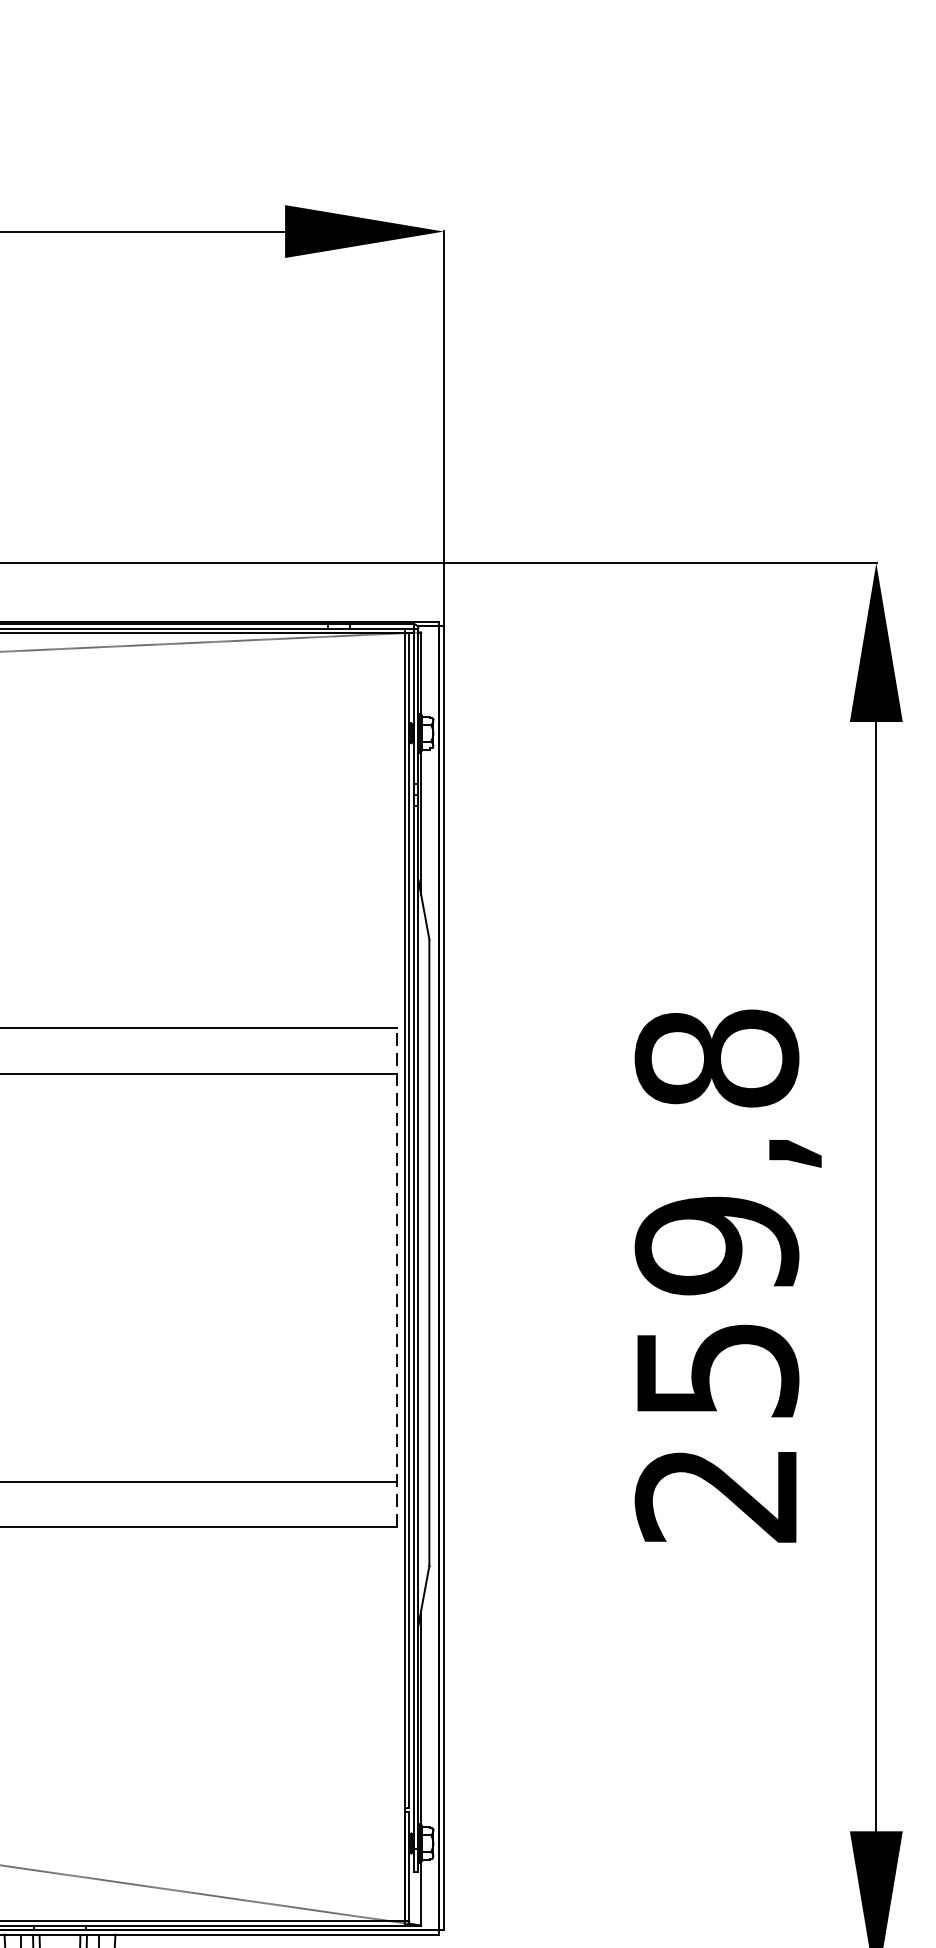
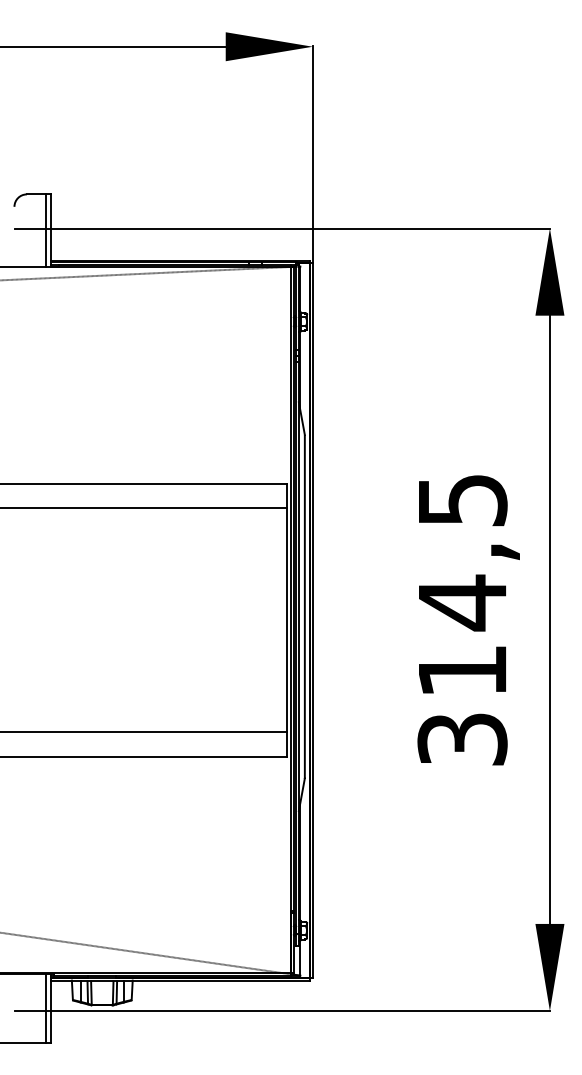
text: (716, 1276) -> (462, 619), 259,8 -> 314,5
line: (395, 1277) -> (286, 620), dashed -> solid

